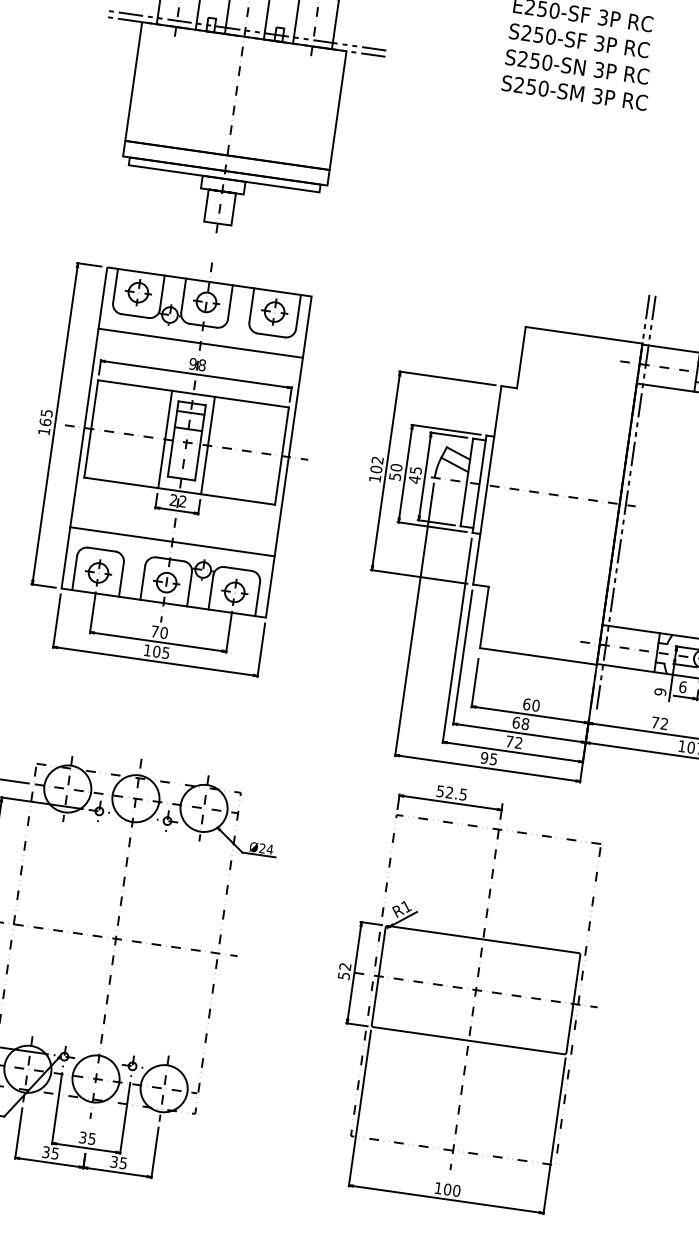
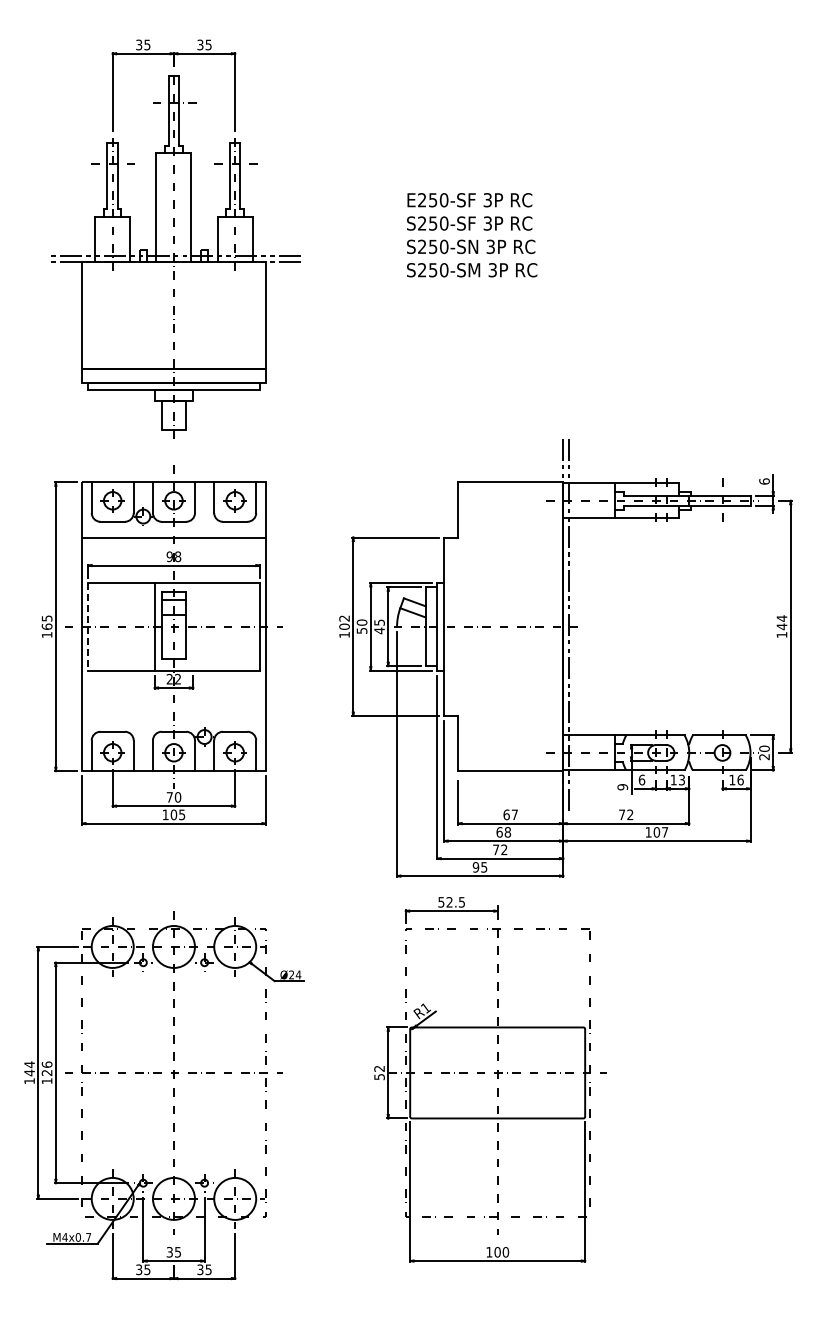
line: (91, 428) -> (88, 626), solid -> dashed
line: (208, 445) -> (193, 626), removed
line: (171, 542) -> (173, 716), removed
text: (535, 705) -> (514, 814), 60 -> 67

